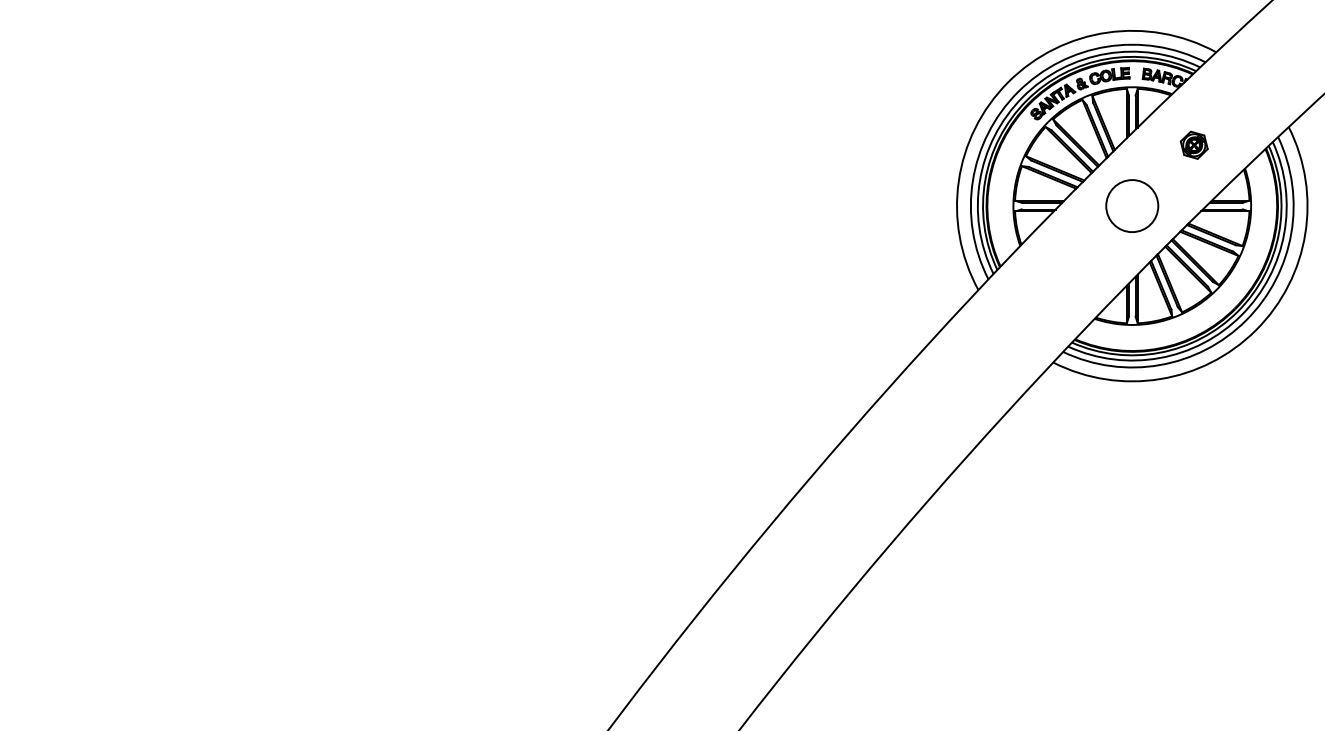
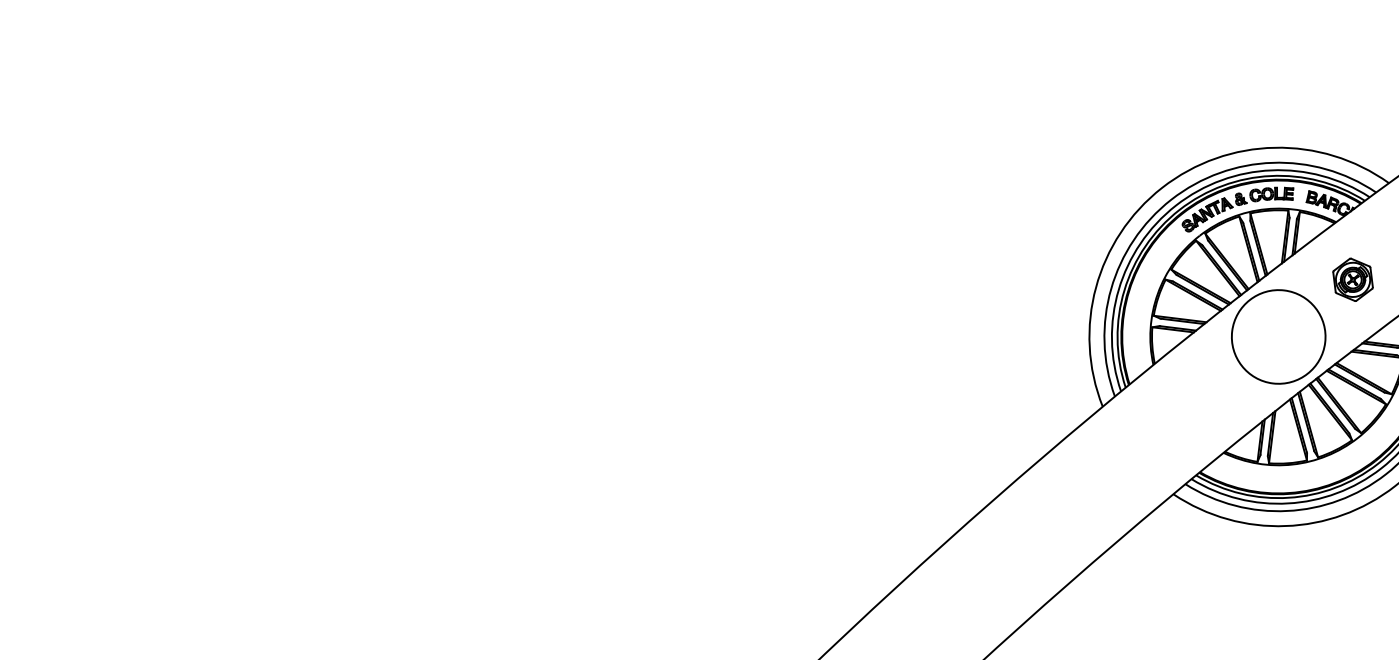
part: (1194, 145) -> (1353, 280), size x1.43
circle: (1131, 205) -> (1277, 336), size x1.67

